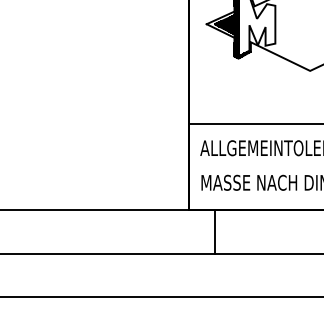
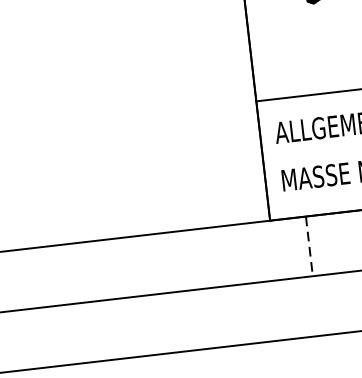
line: (215, 231) -> (309, 245), solid -> dashed

